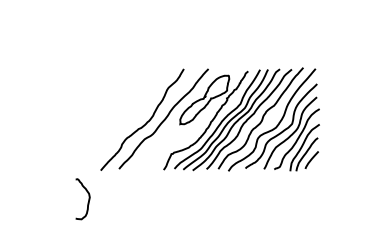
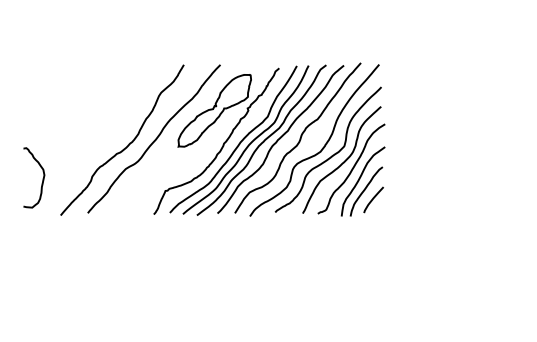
curve: (87, 202) -> (40, 182), moved

